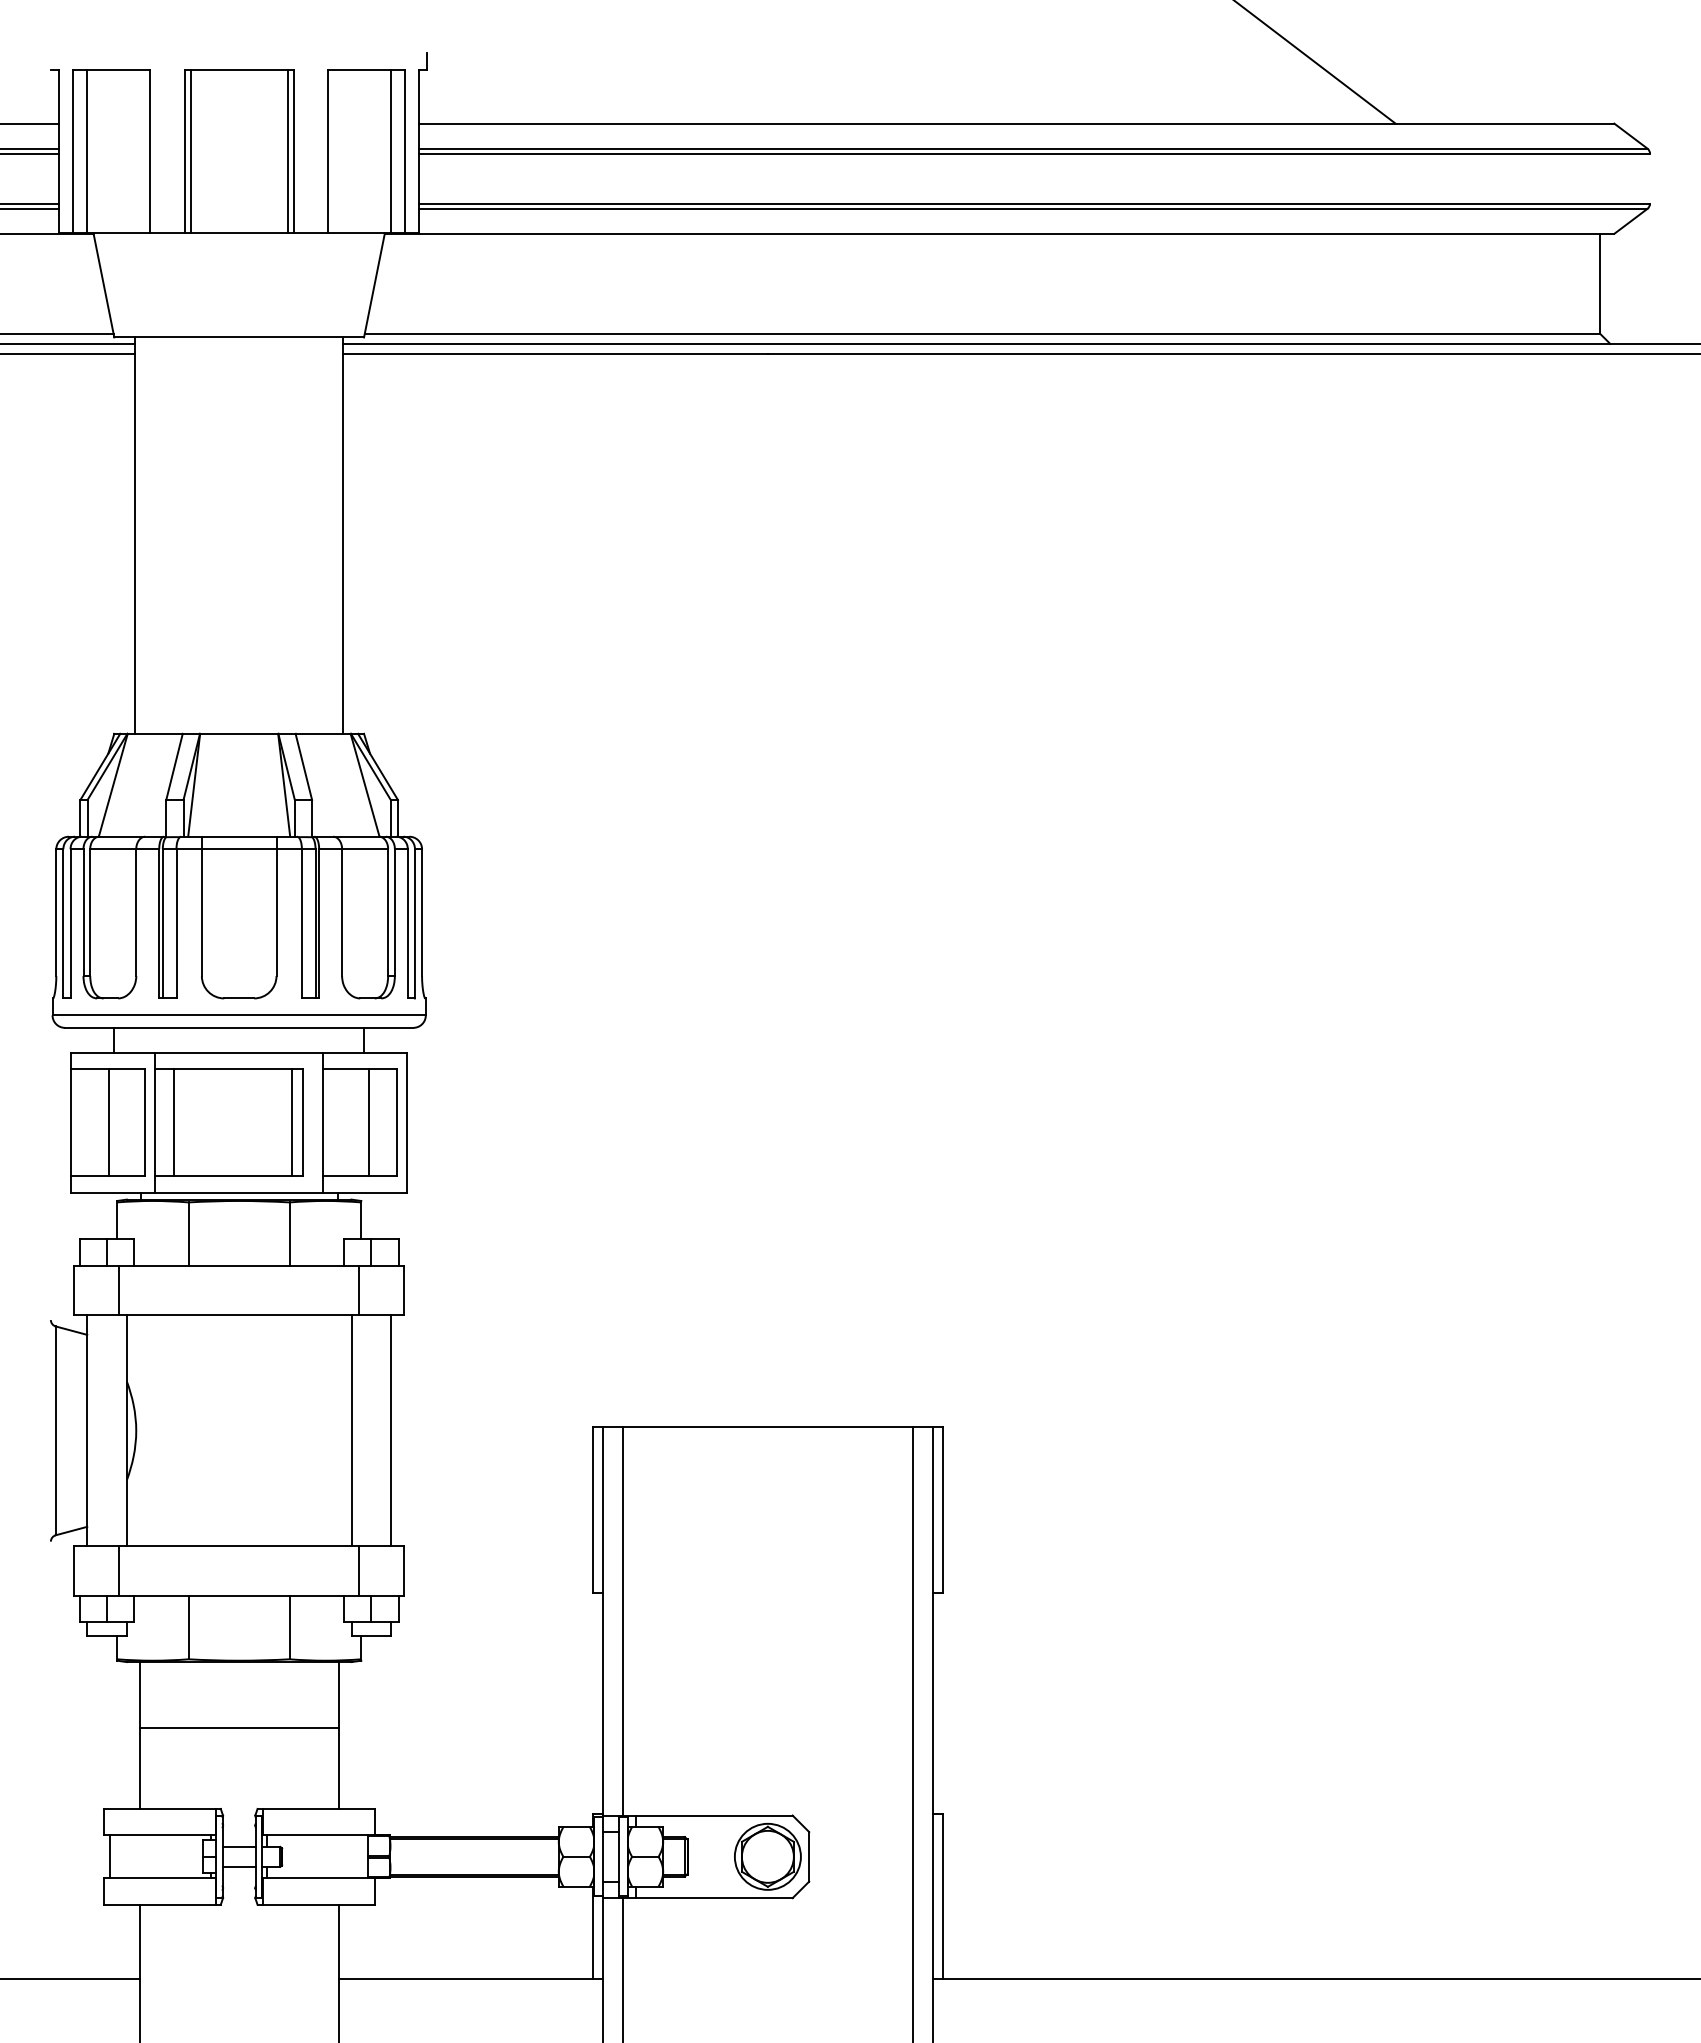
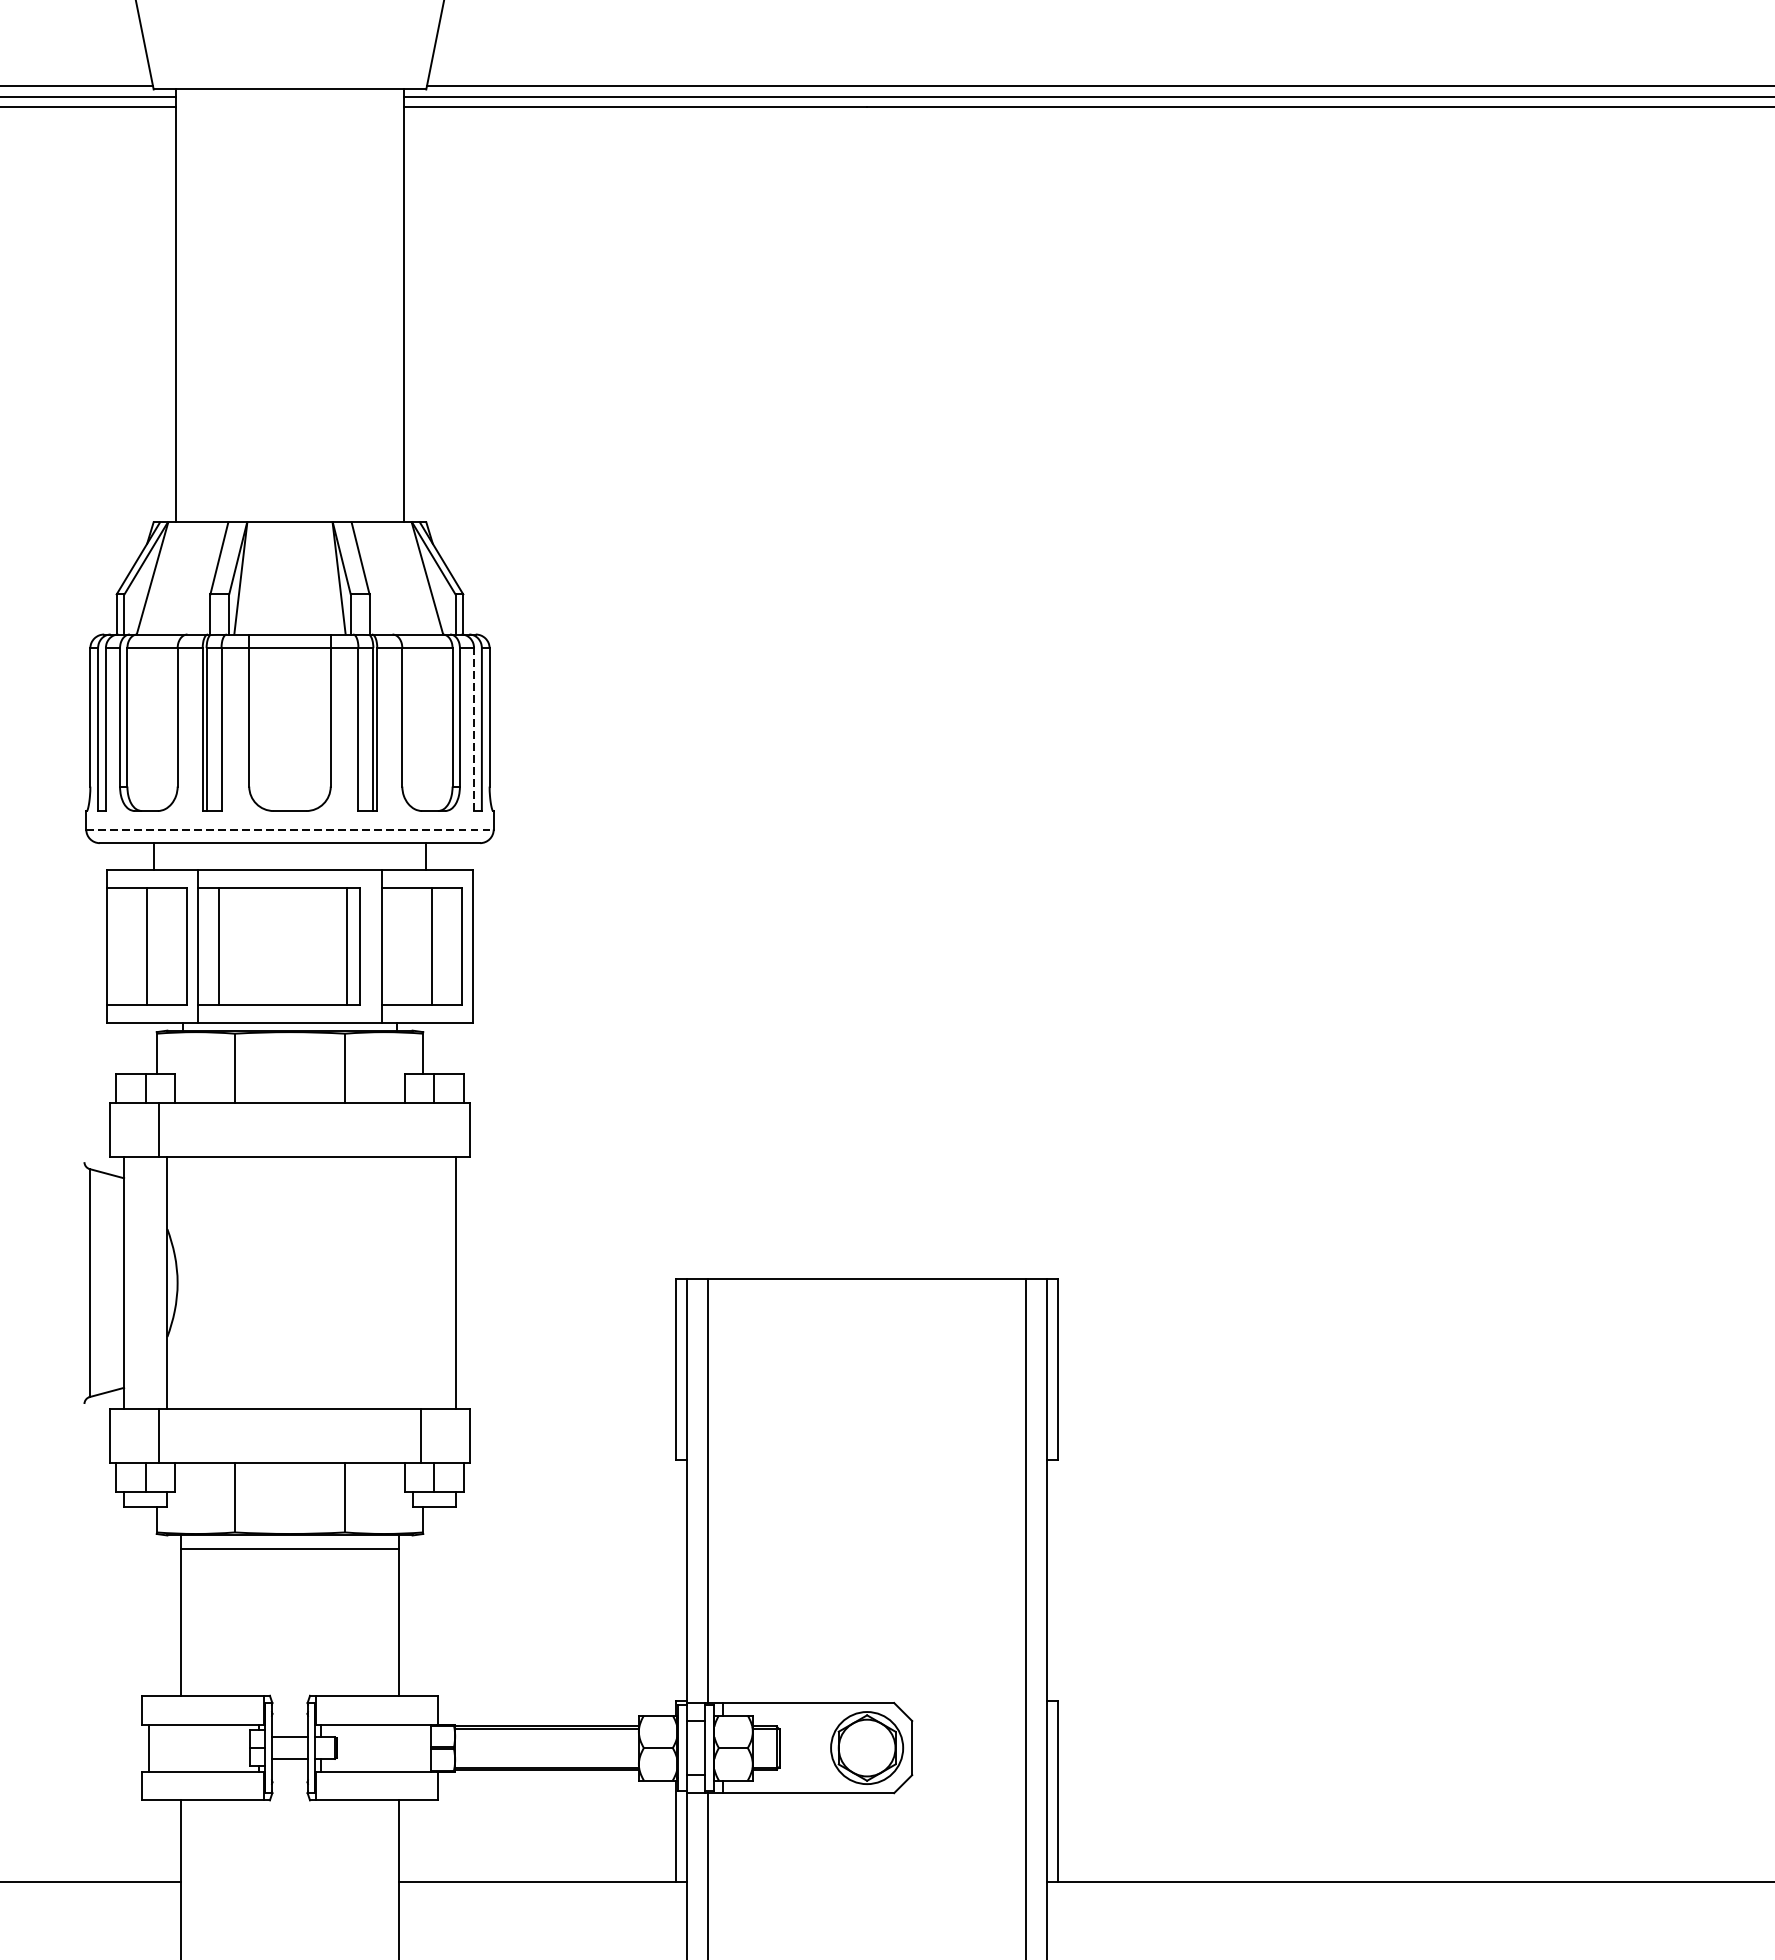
line: (407, 923) -> (473, 729), solid -> dashed
line: (239, 1015) -> (290, 829), solid -> dashed
line: (359, 1290) -> (421, 1129), removed
line: (351, 1430) -> (412, 1282), removed
line: (238, 1728) -> (289, 1549), moved

